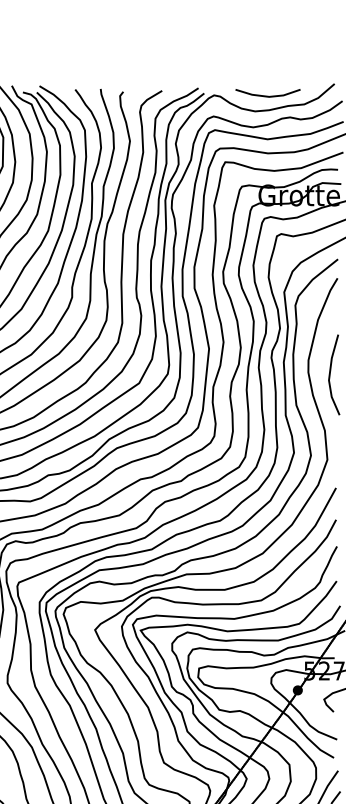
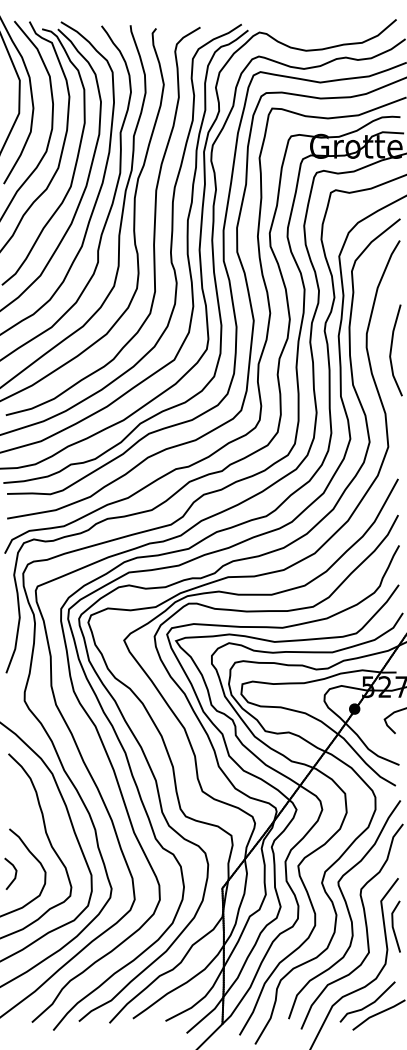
line: (266, 95) -> (318, 32), removed

